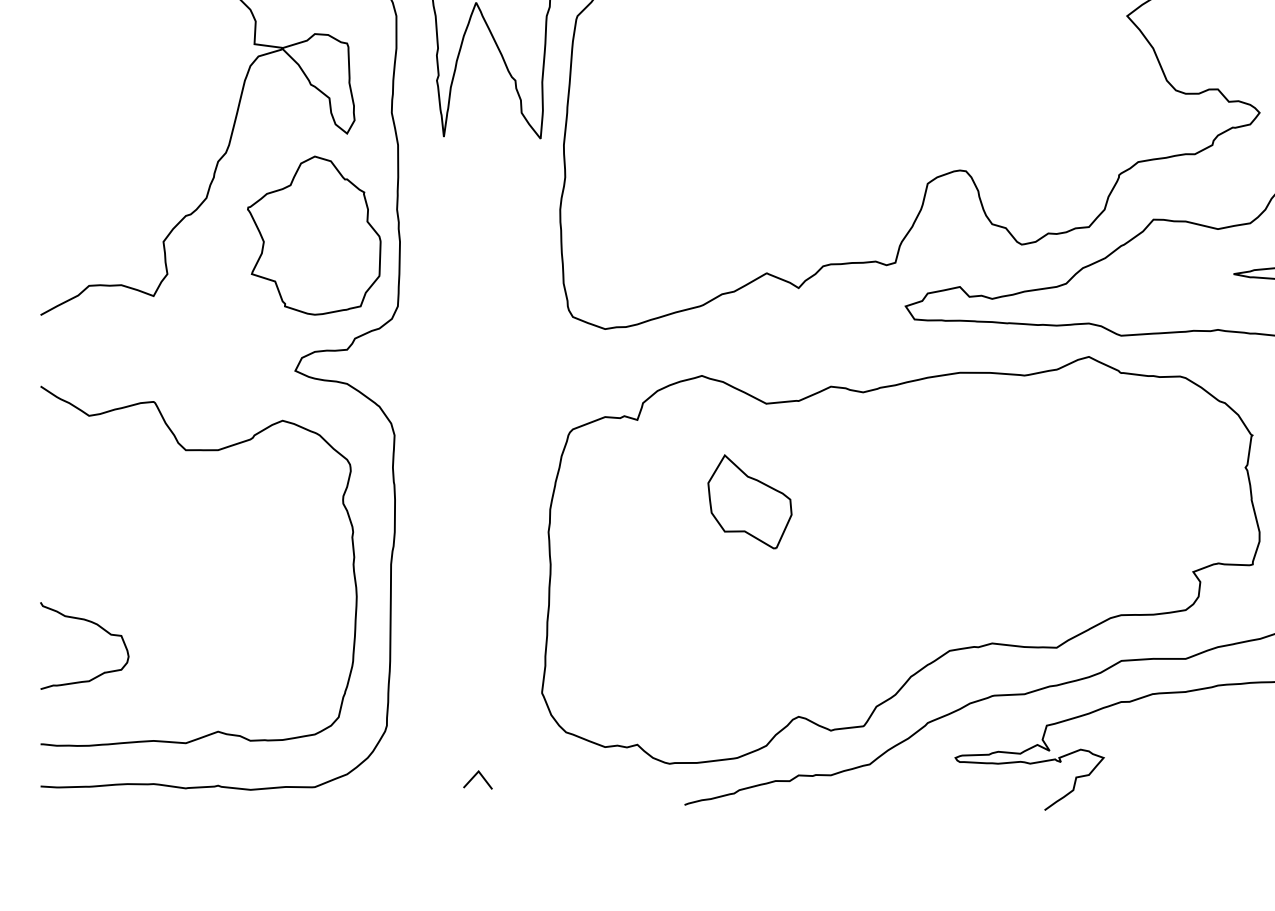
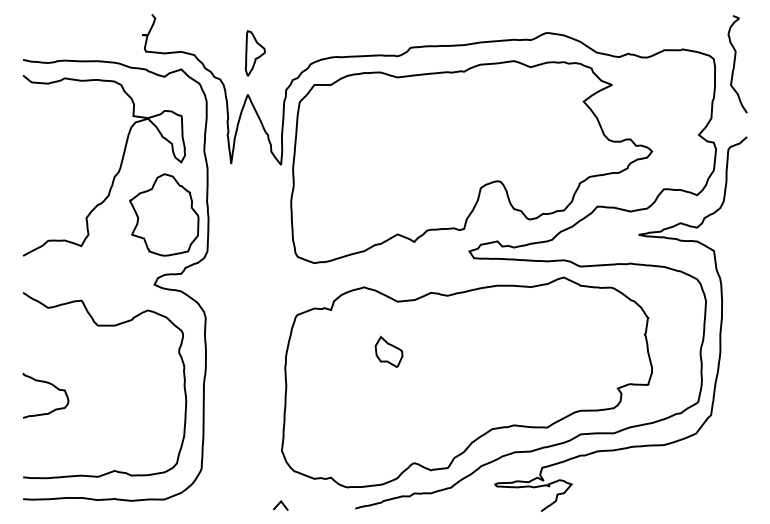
part: (748, 500) -> (388, 351), size x0.62
curve: (95, 626) -> (51, 385), moved
line: (475, 777) -> (279, 504), moved

